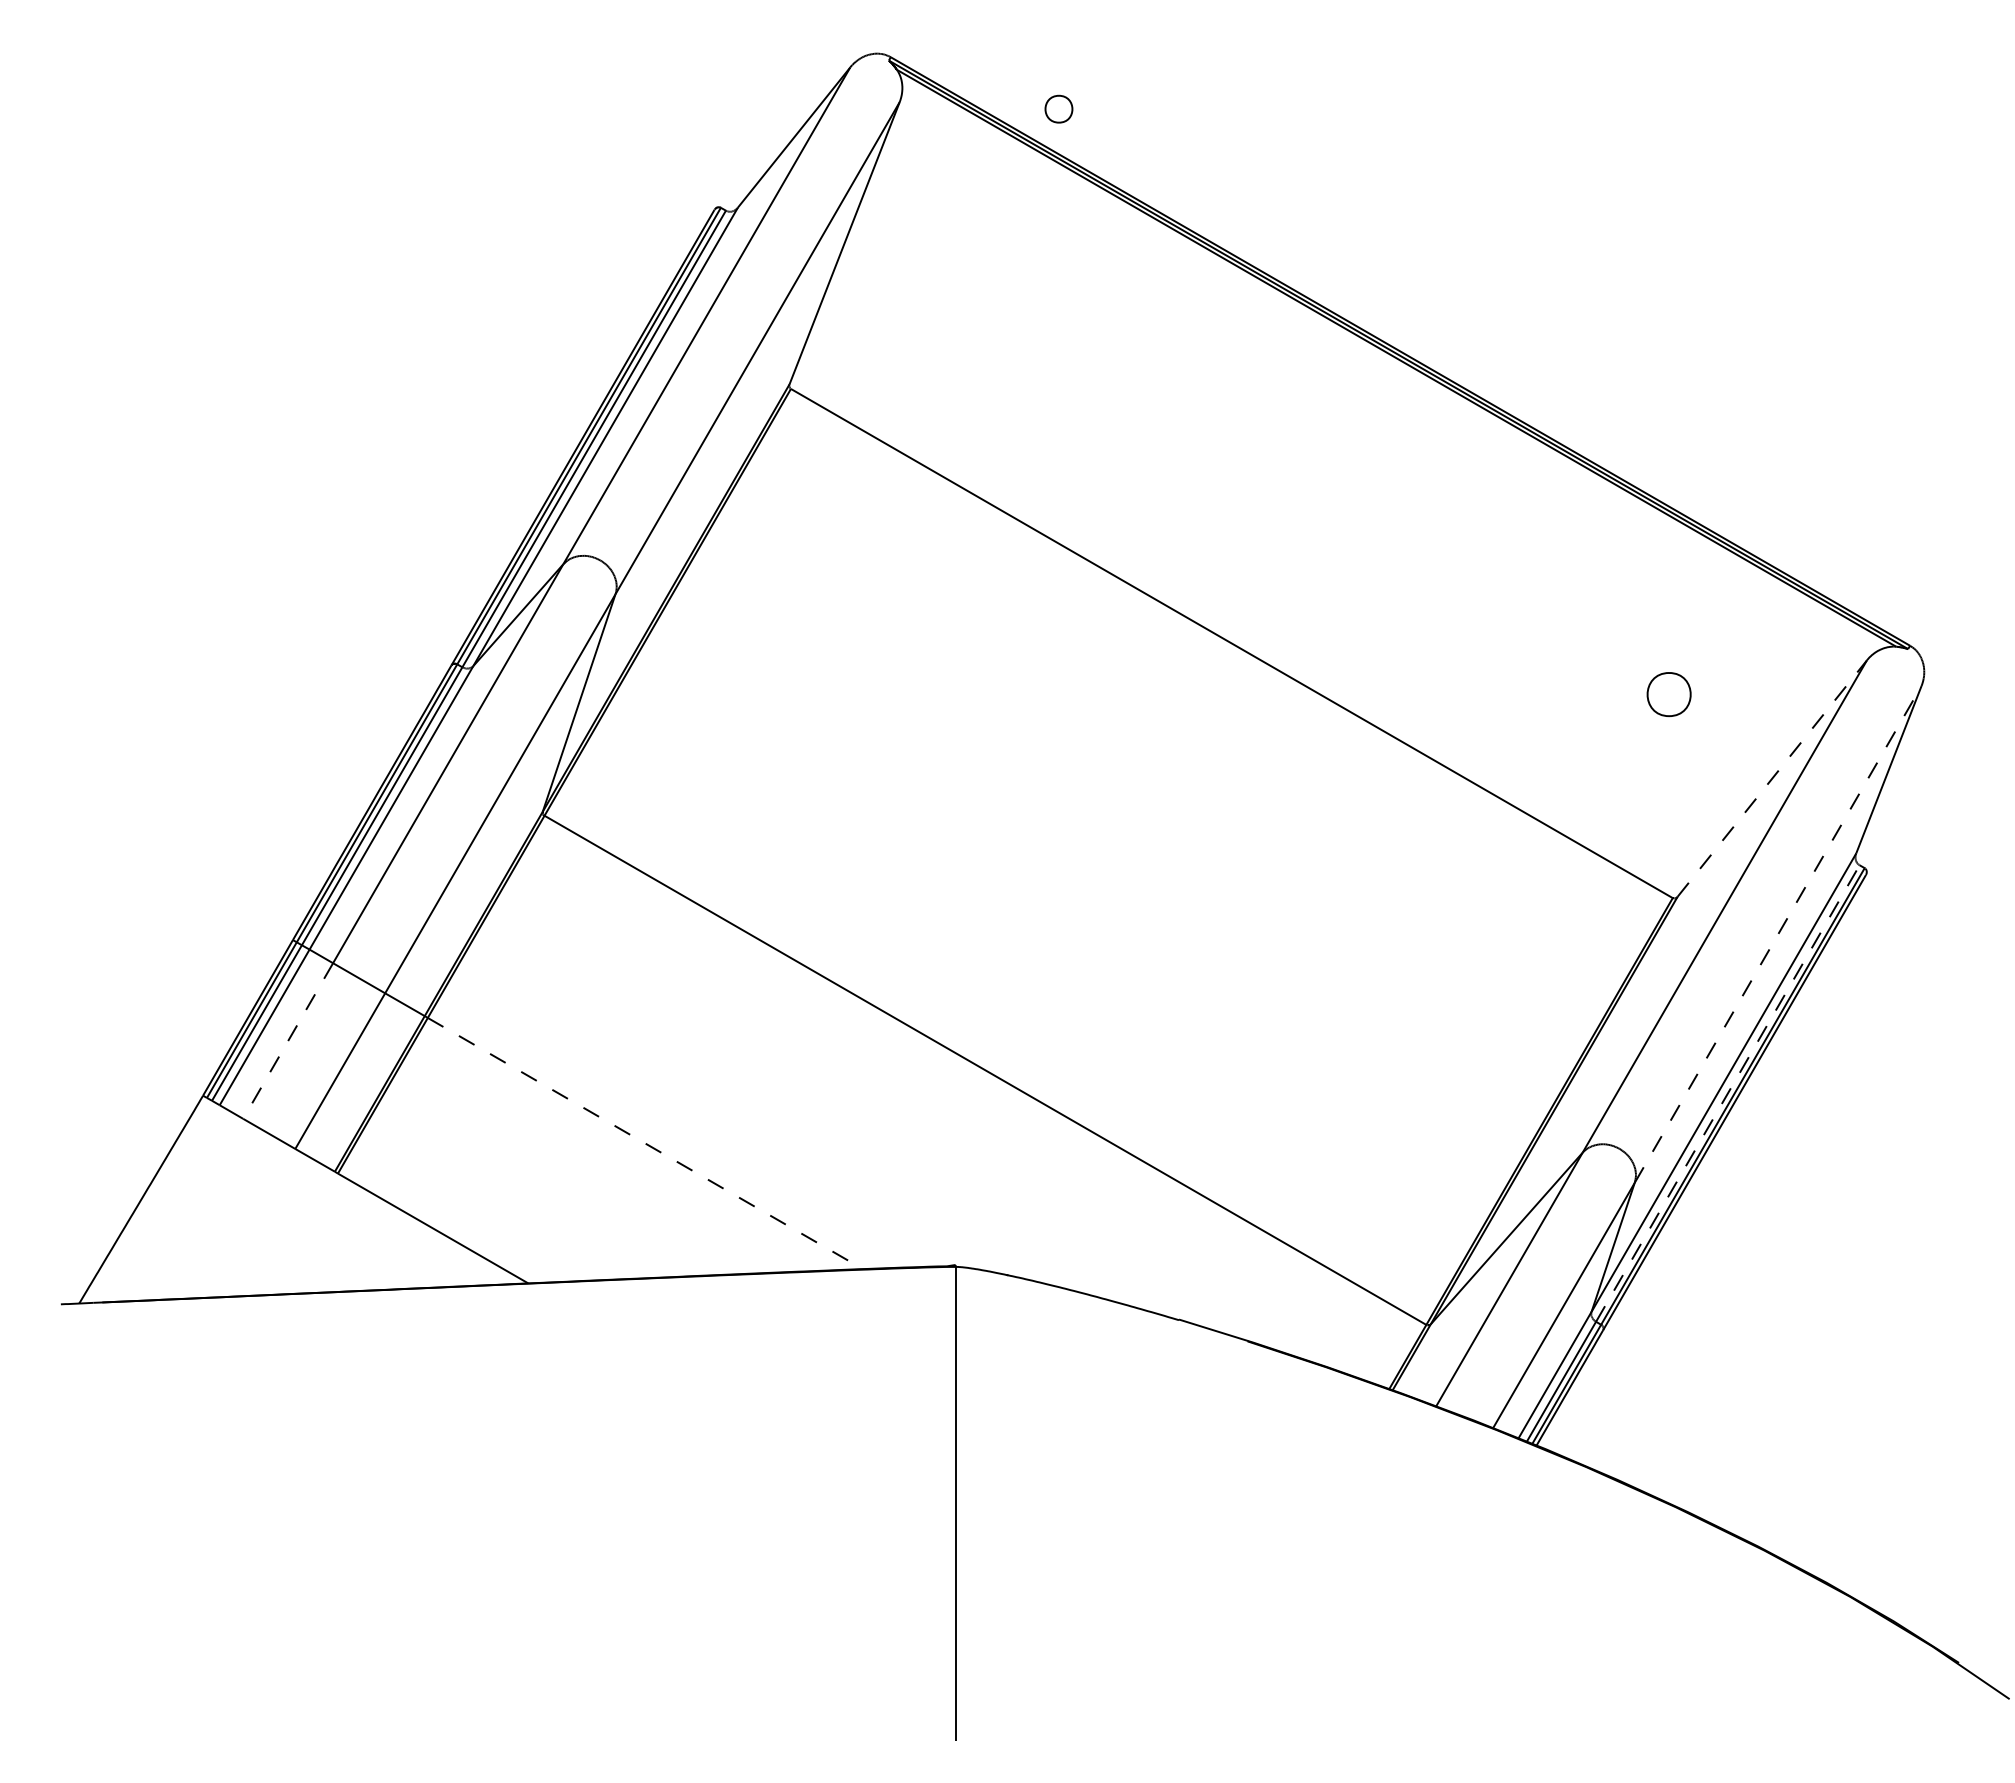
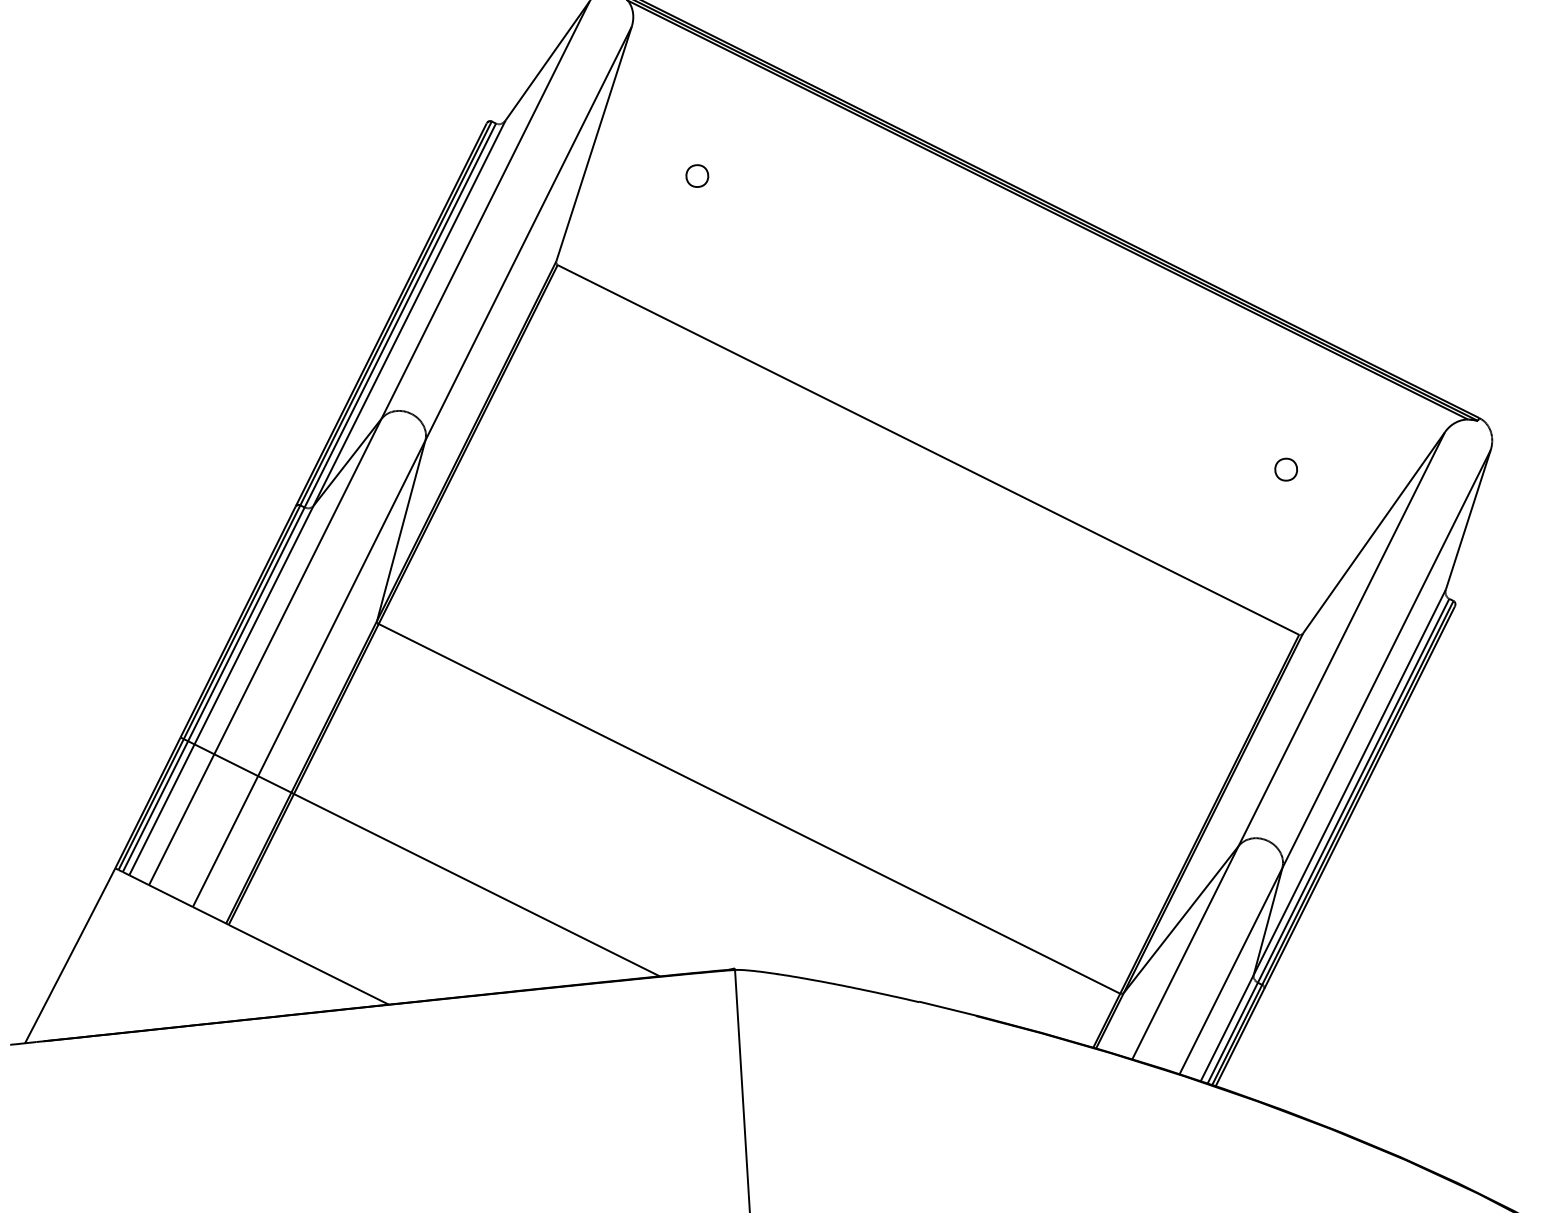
part: (1058, 108) -> (696, 175), moved
part: (1669, 694) -> (1286, 469), size x0.62
line: (1772, 778) -> (1374, 532), dashed -> solid
line: (1778, 934) -> (1386, 659), dashed -> solid
line: (288, 1041) -> (182, 820), dashed -> solid
line: (1727, 1093) -> (1353, 790), dashed -> solid
line: (645, 1143) -> (477, 885), dashed -> solid

